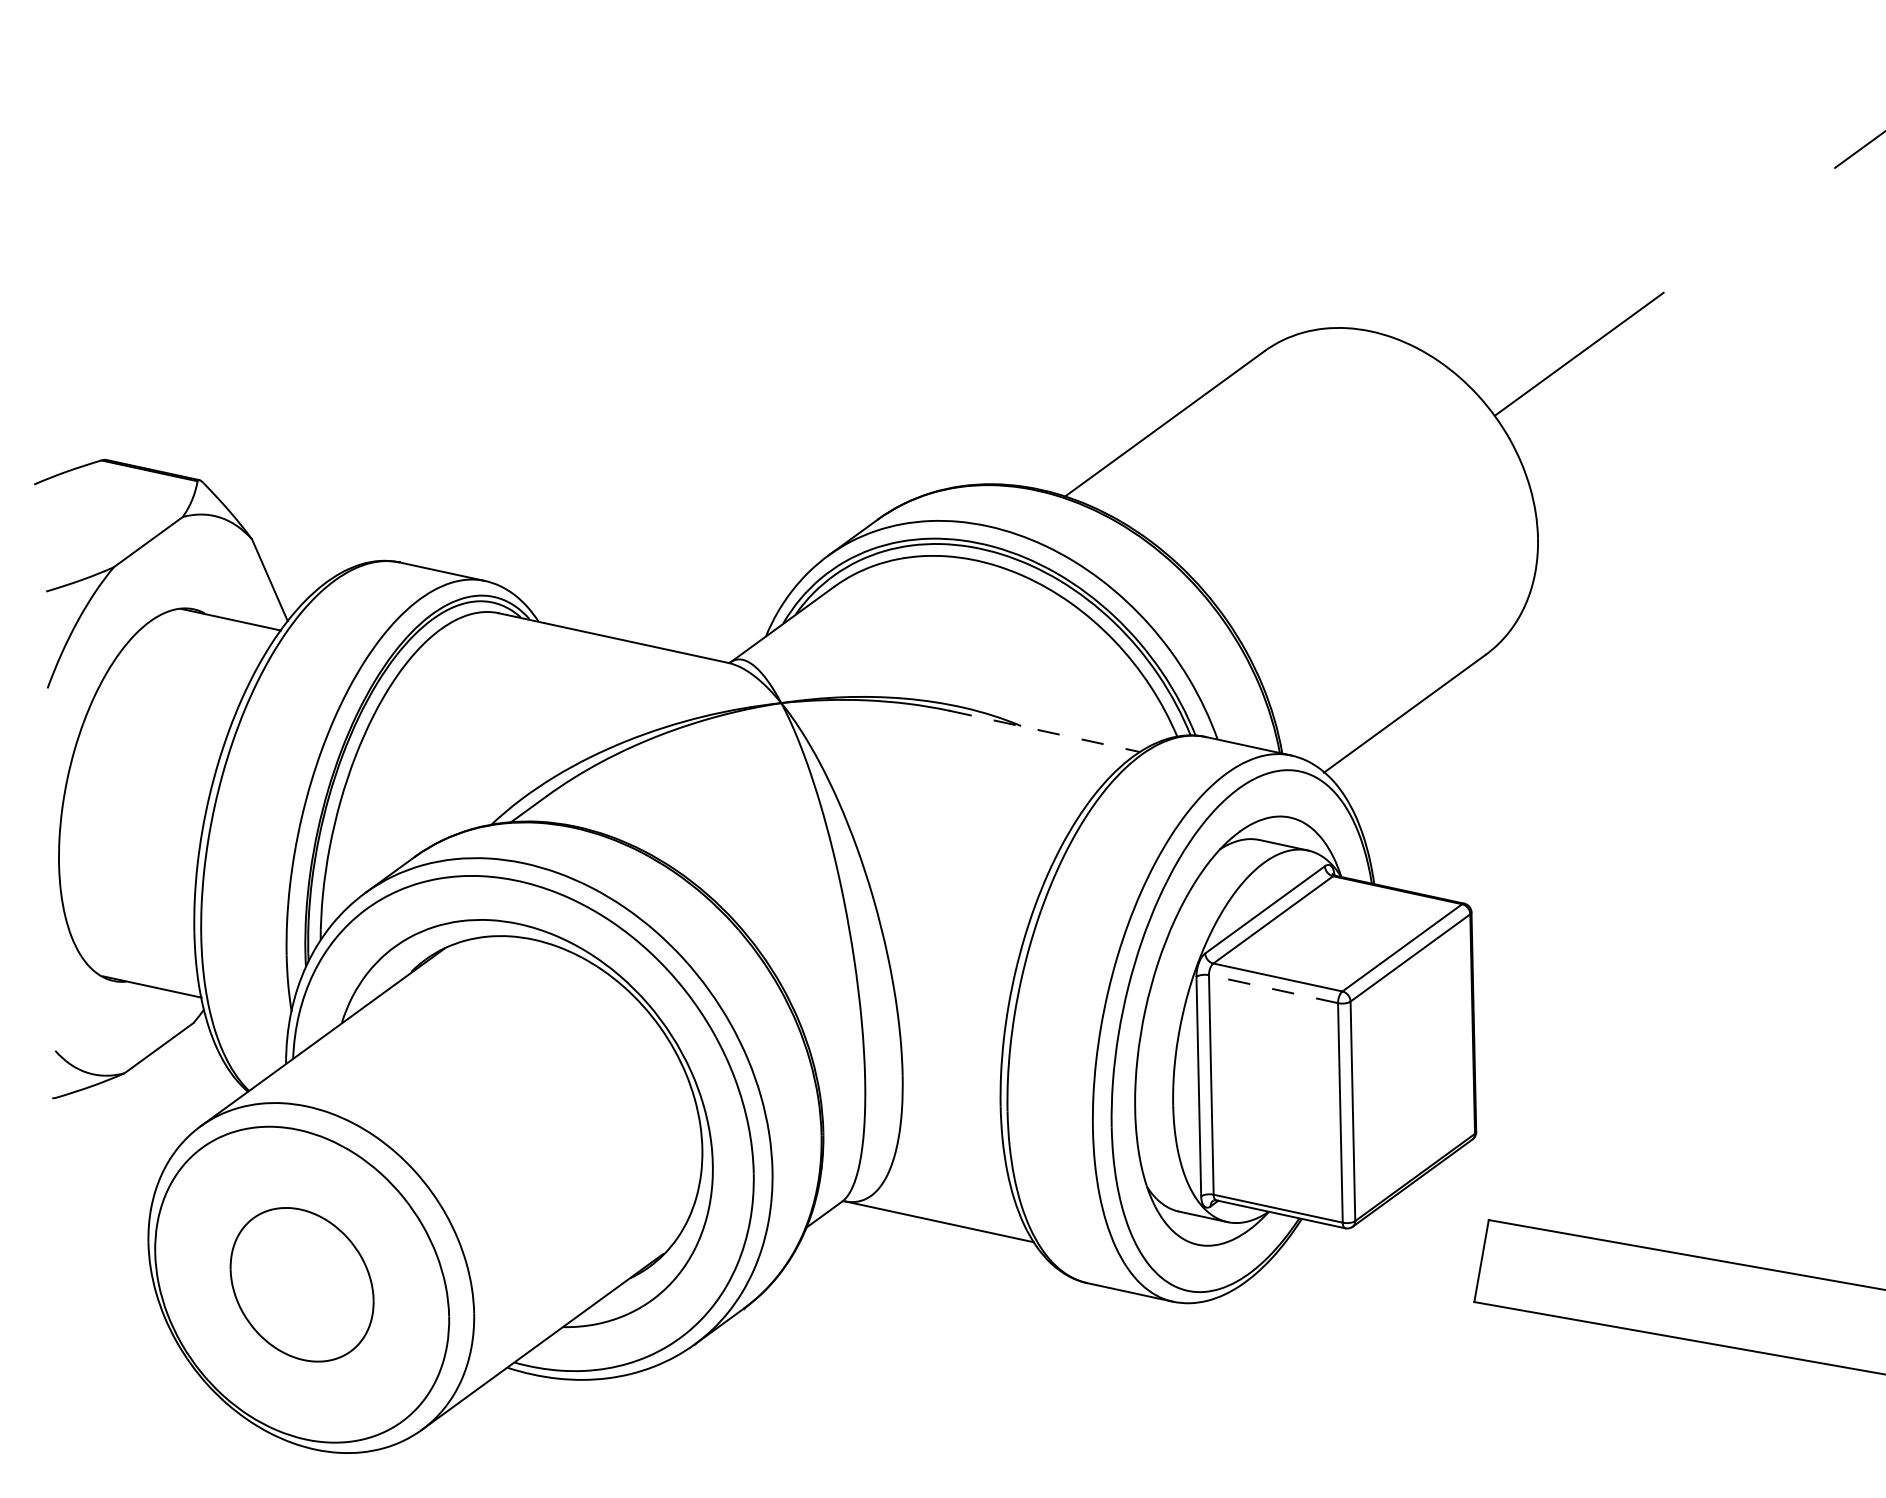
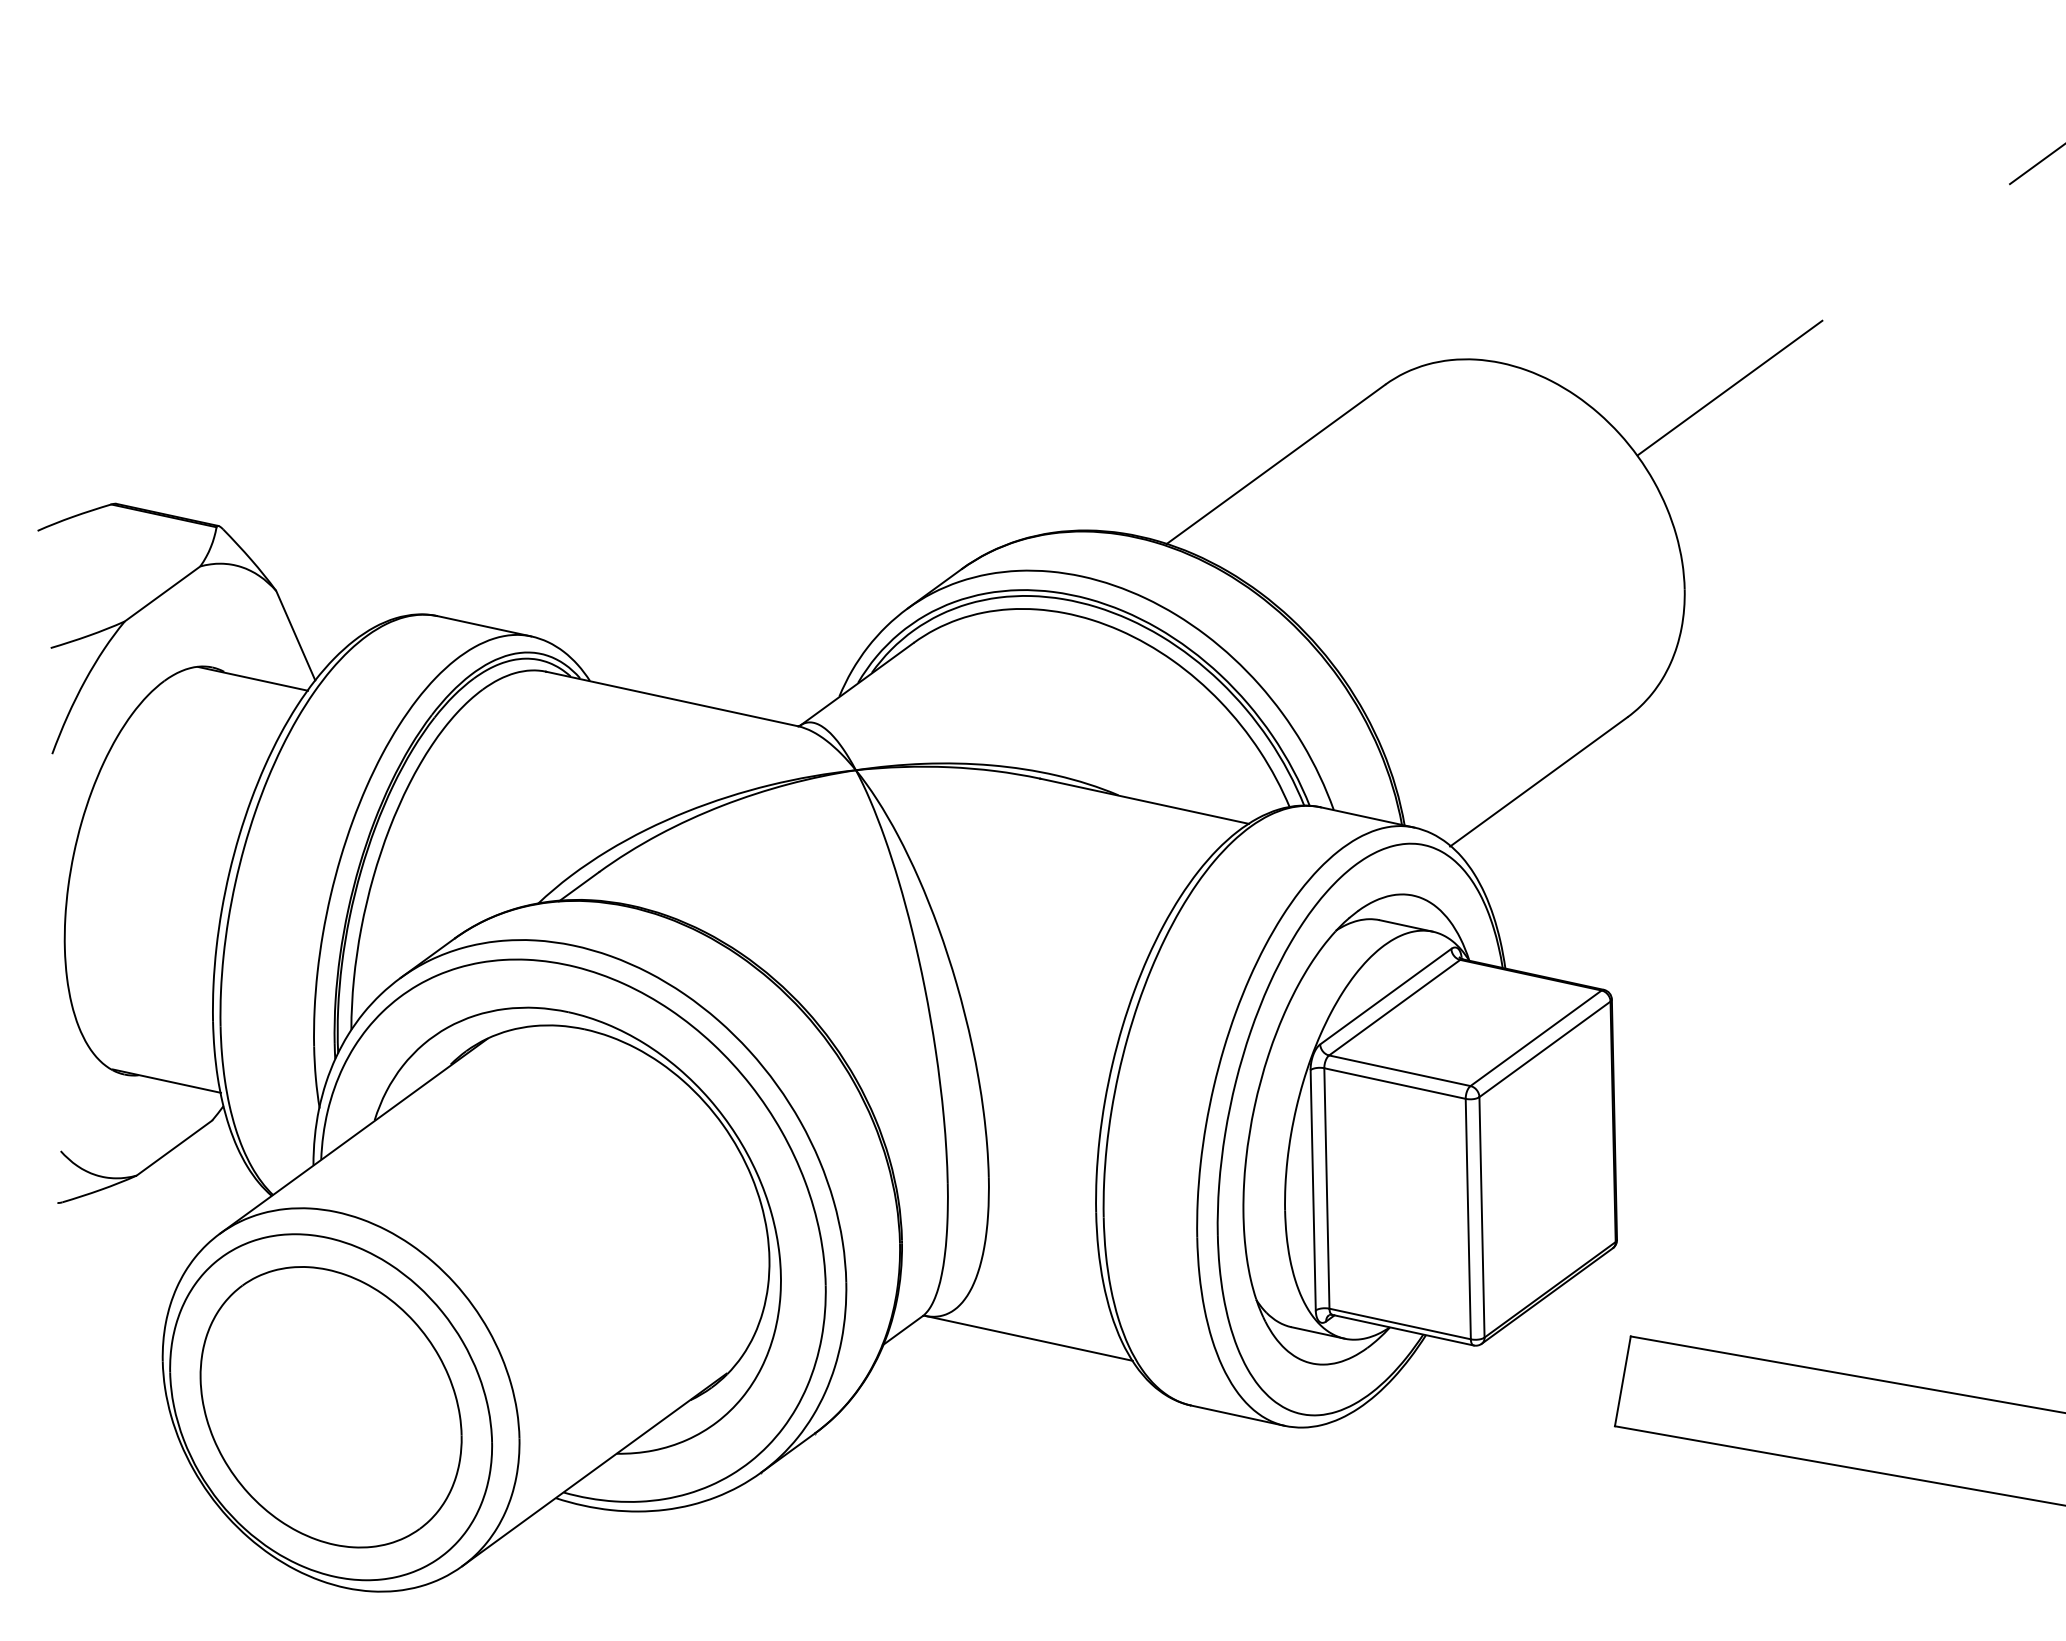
line: (1044, 731) -> (1144, 801), dashed -> solid
line: (1273, 989) -> (1394, 1083), dashed -> solid
part: (301, 1284) -> (330, 1407), size x1.67

